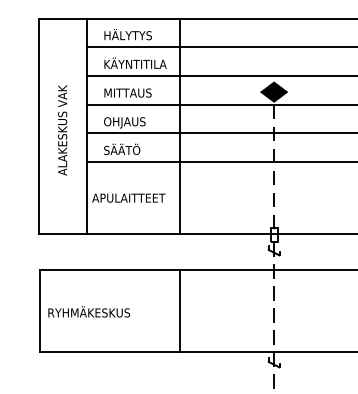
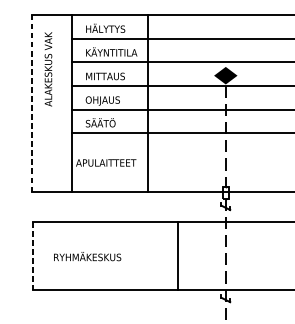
line: (38, 126) -> (31, 103), solid -> dashed
text: (62, 130) -> (48, 69), moved
line: (180, 310) -> (178, 255), moved
line: (40, 311) -> (33, 256), solid -> dashed
text: (89, 311) -> (87, 256), moved

